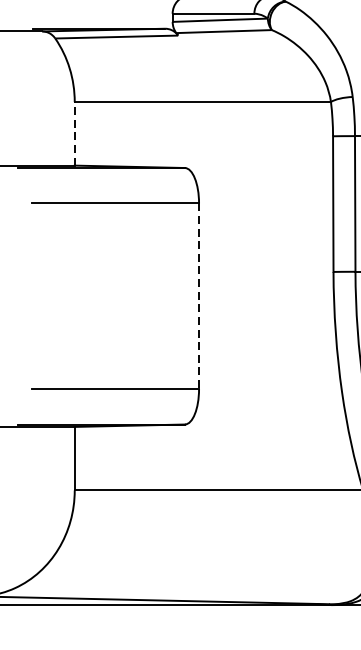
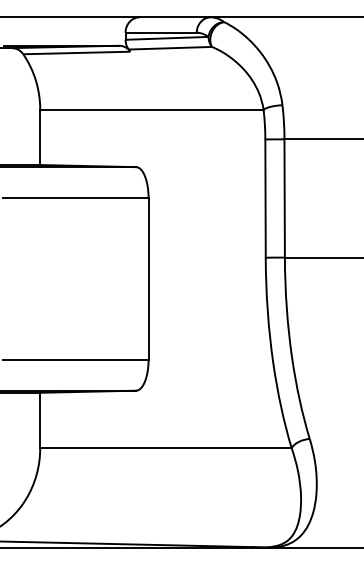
line: (75, 134) -> (40, 137), dashed -> solid
line: (198, 296) -> (148, 279), dashed -> solid

